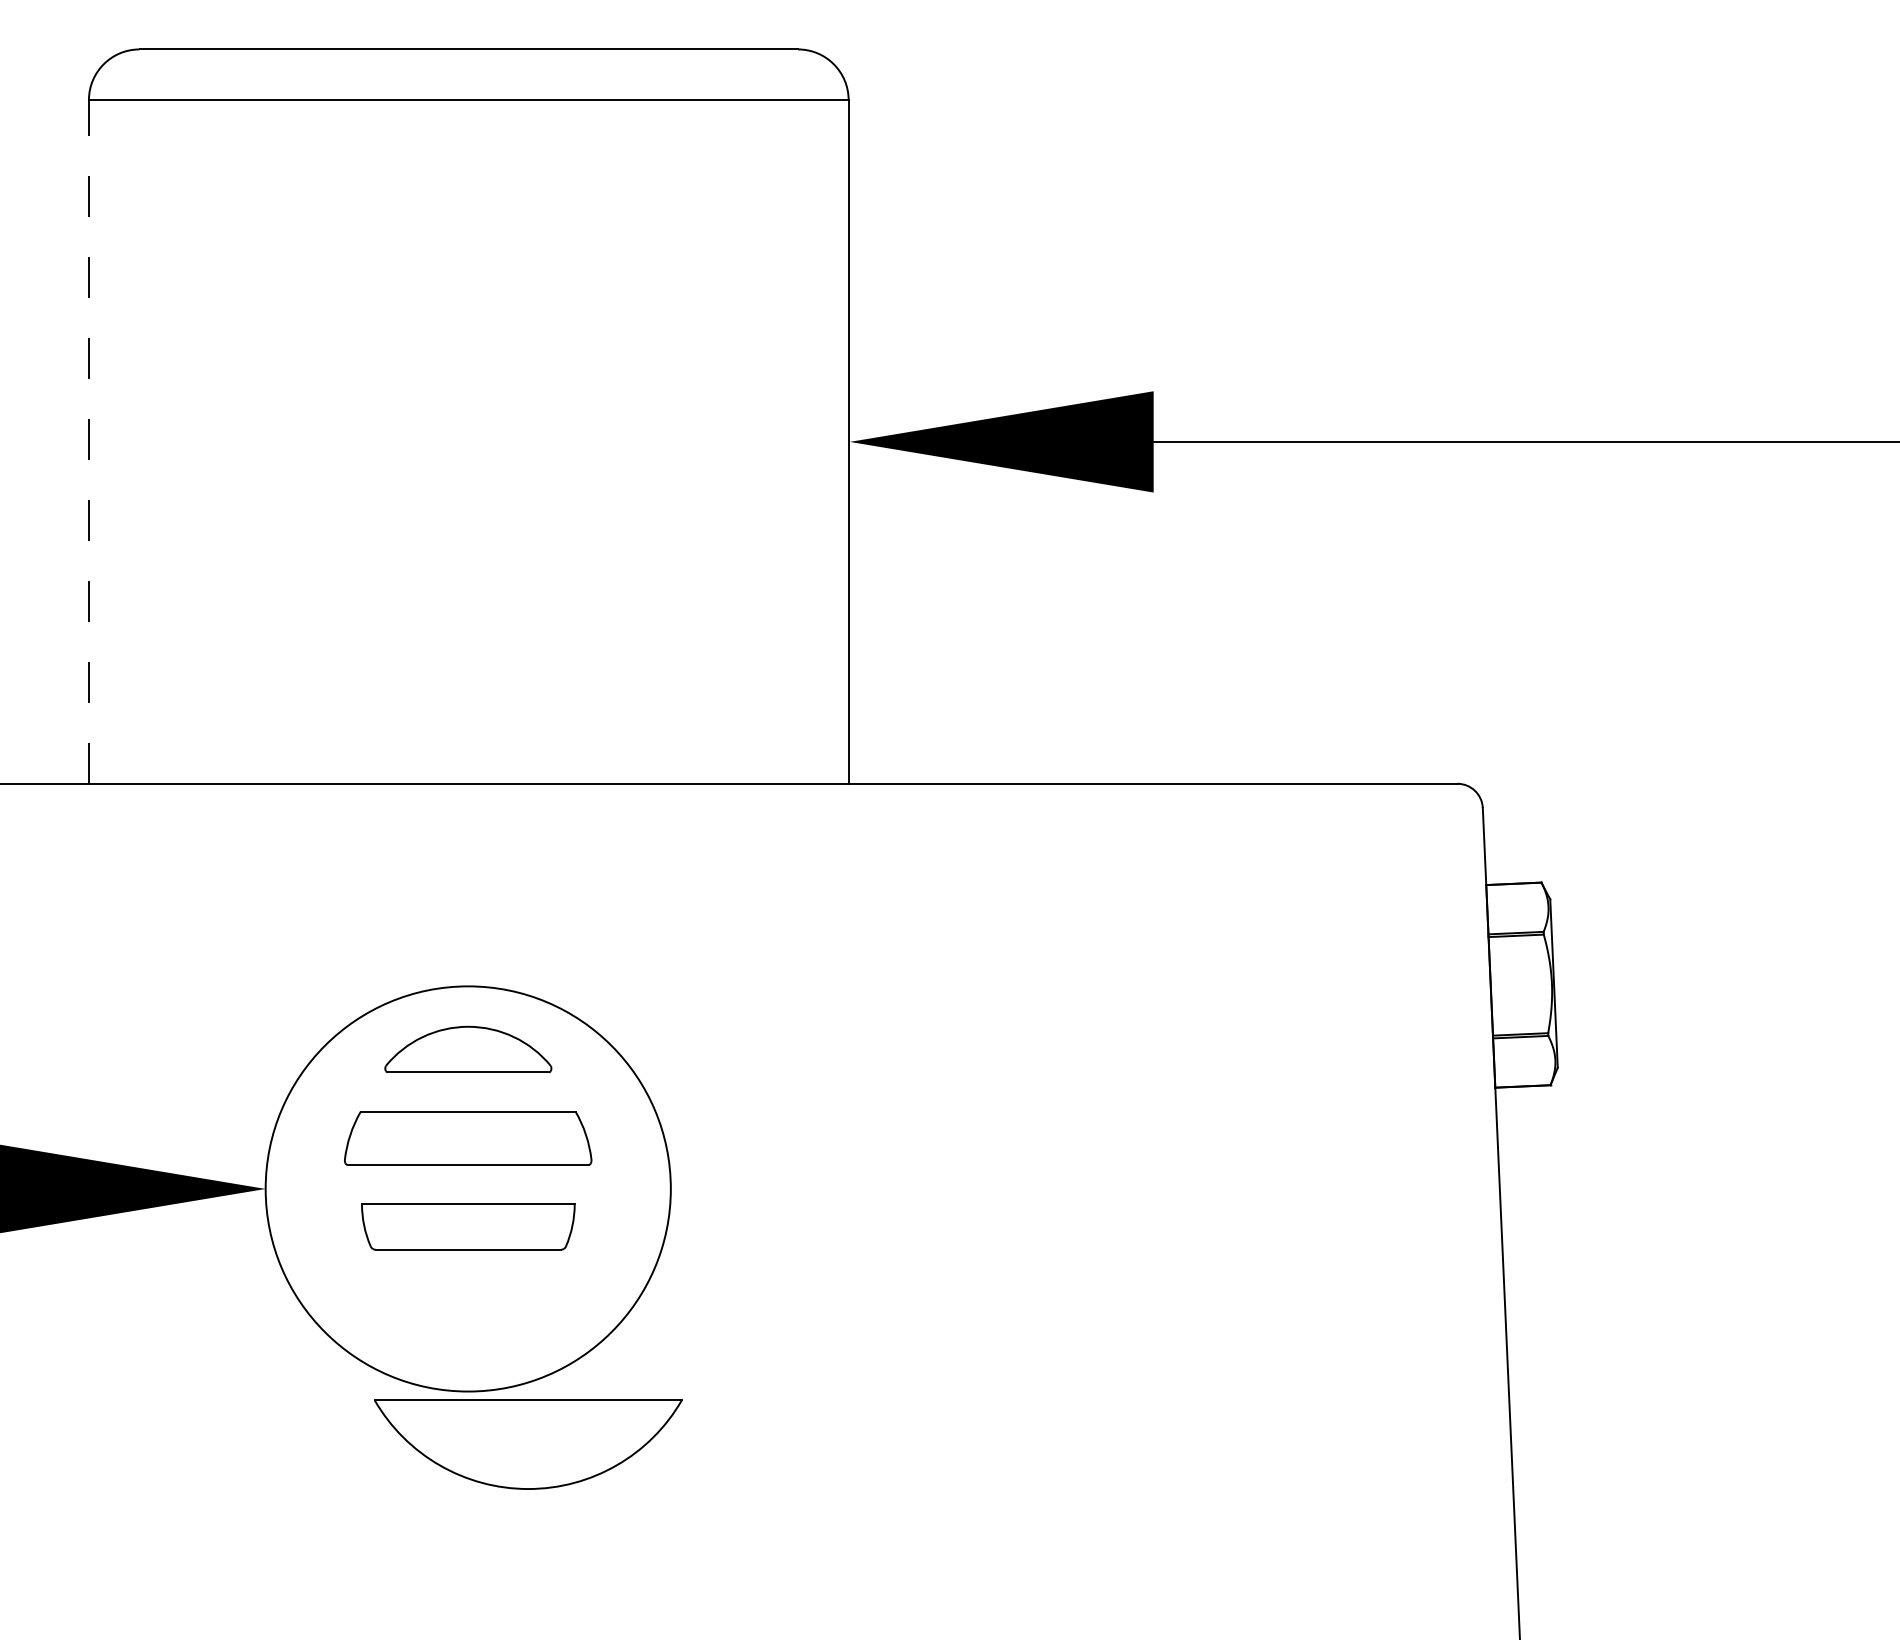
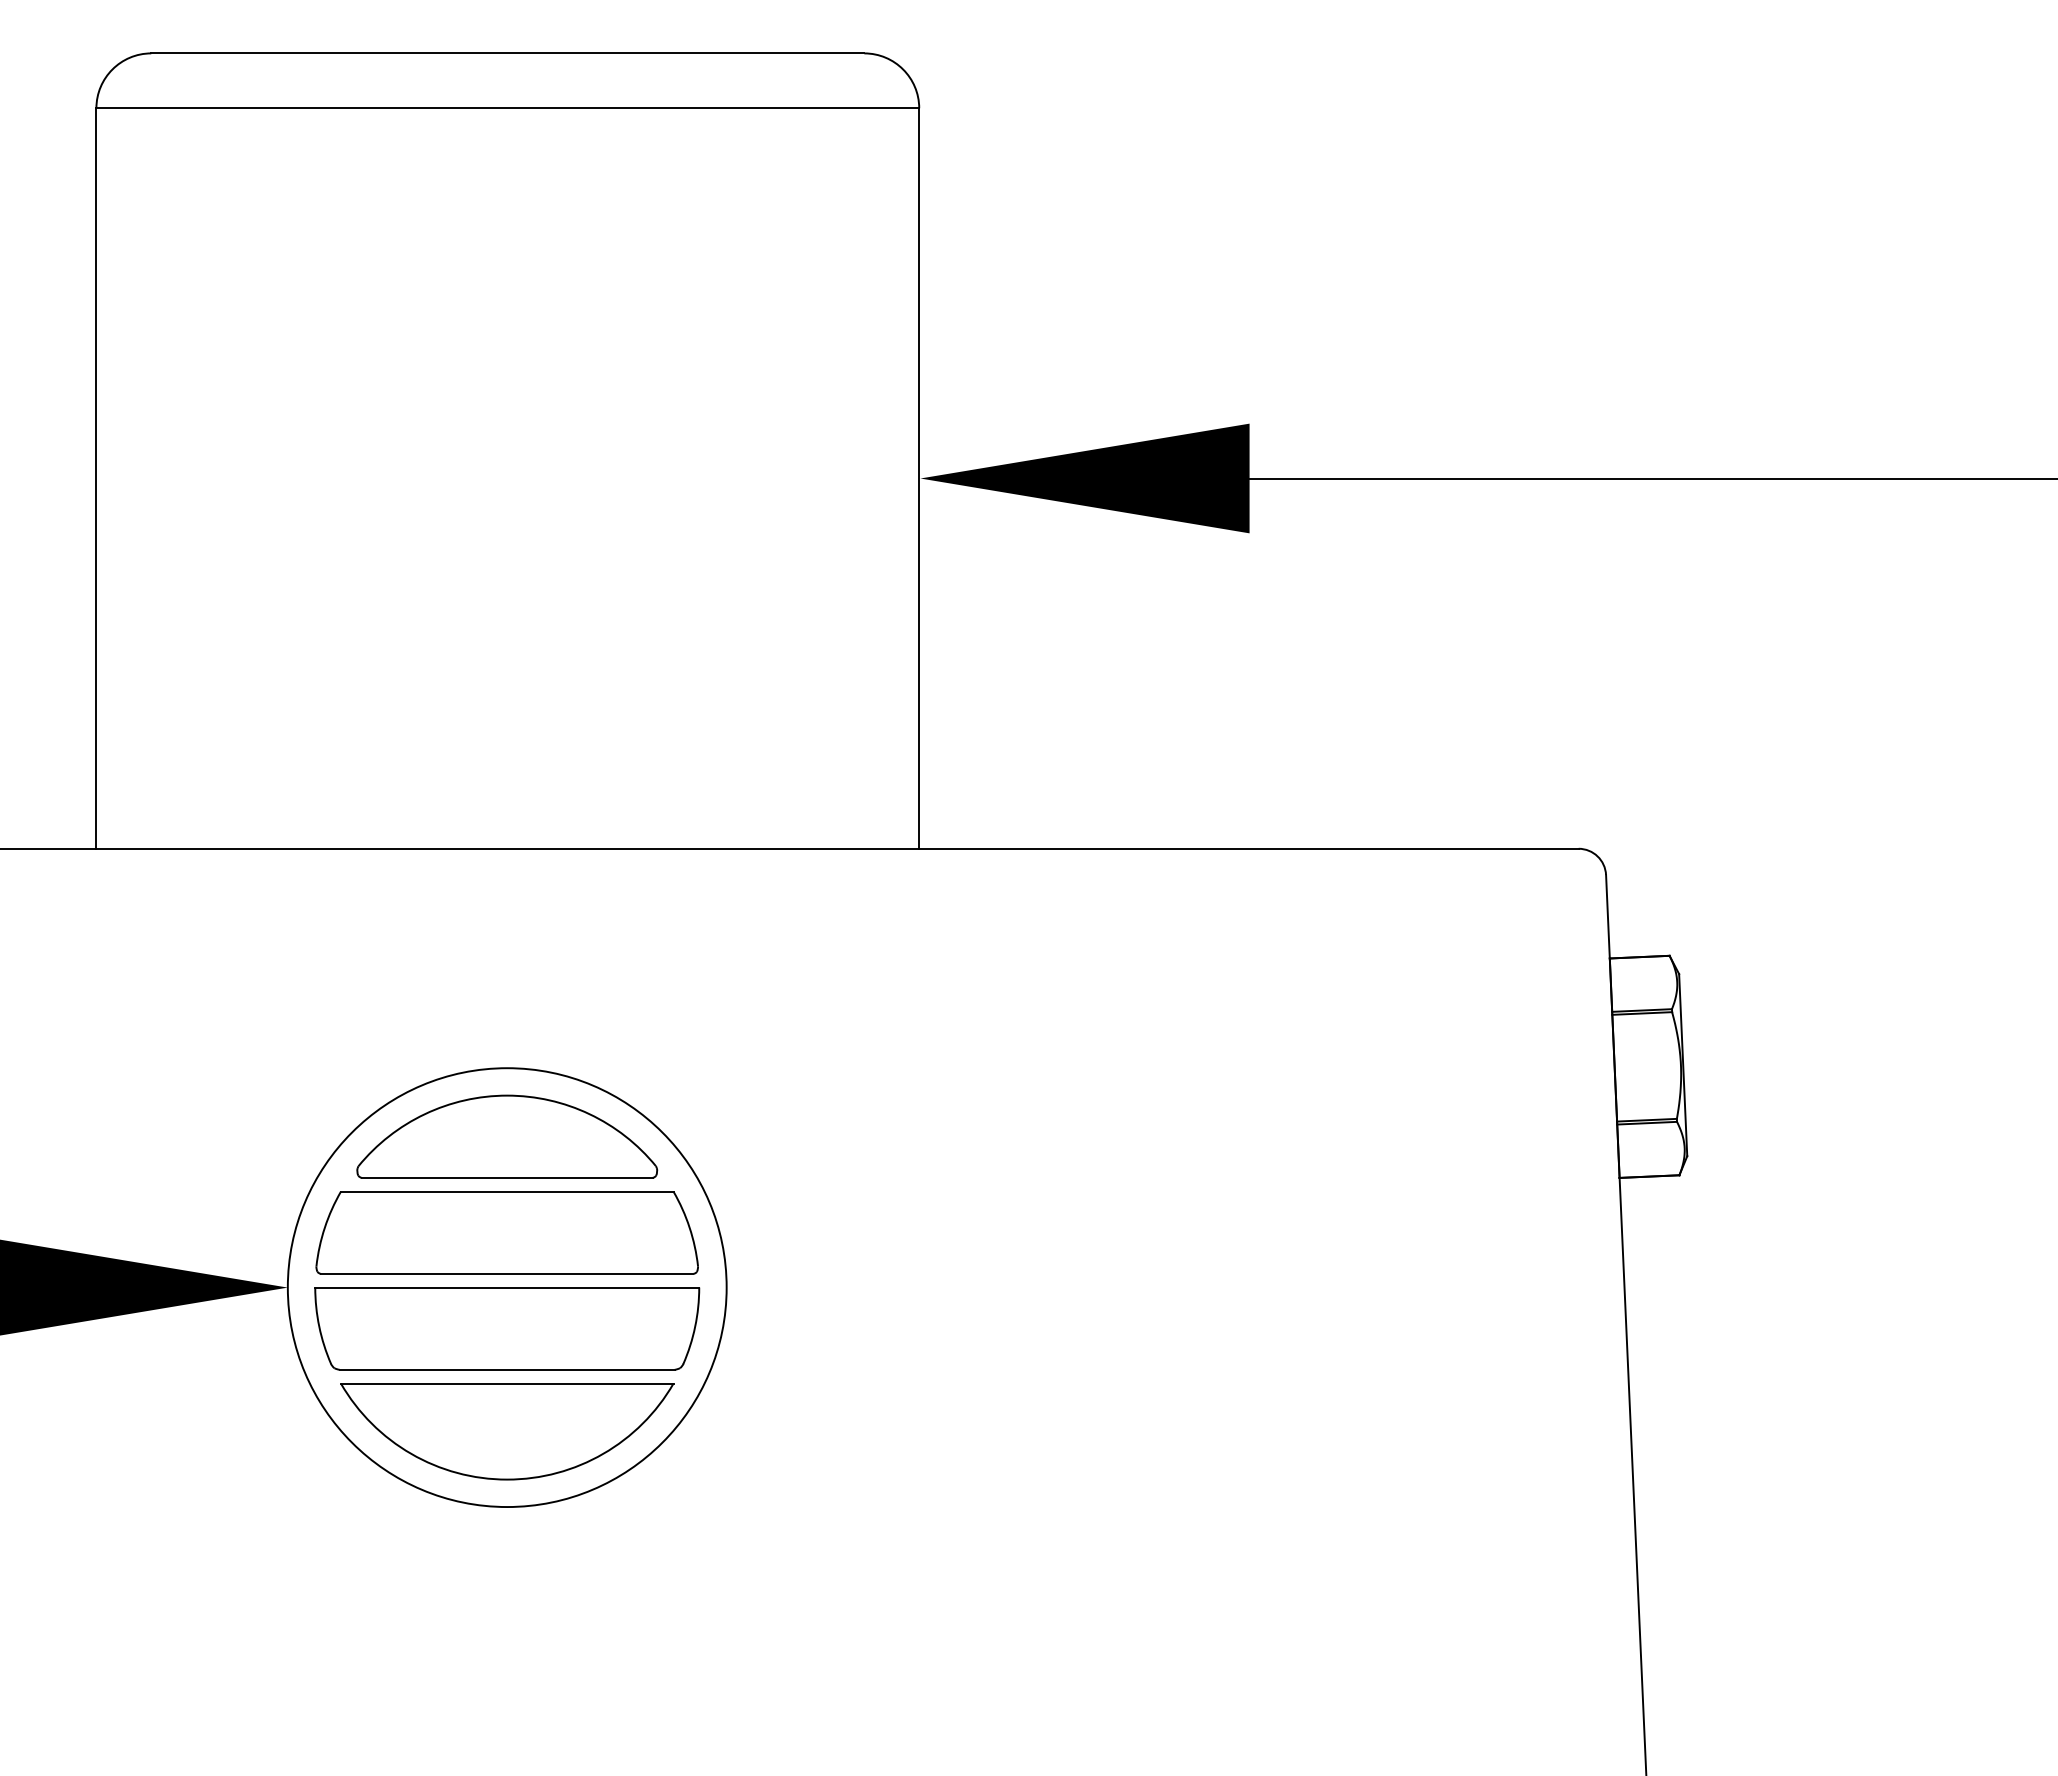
line: (89, 441) -> (96, 478), dashed -> solid
part: (468, 1049) -> (507, 1136), size x1.67
part: (467, 1138) -> (506, 1232), size x1.43
part: (468, 1226) -> (507, 1328), size x1.67
part: (528, 1444) -> (507, 1431), moved

